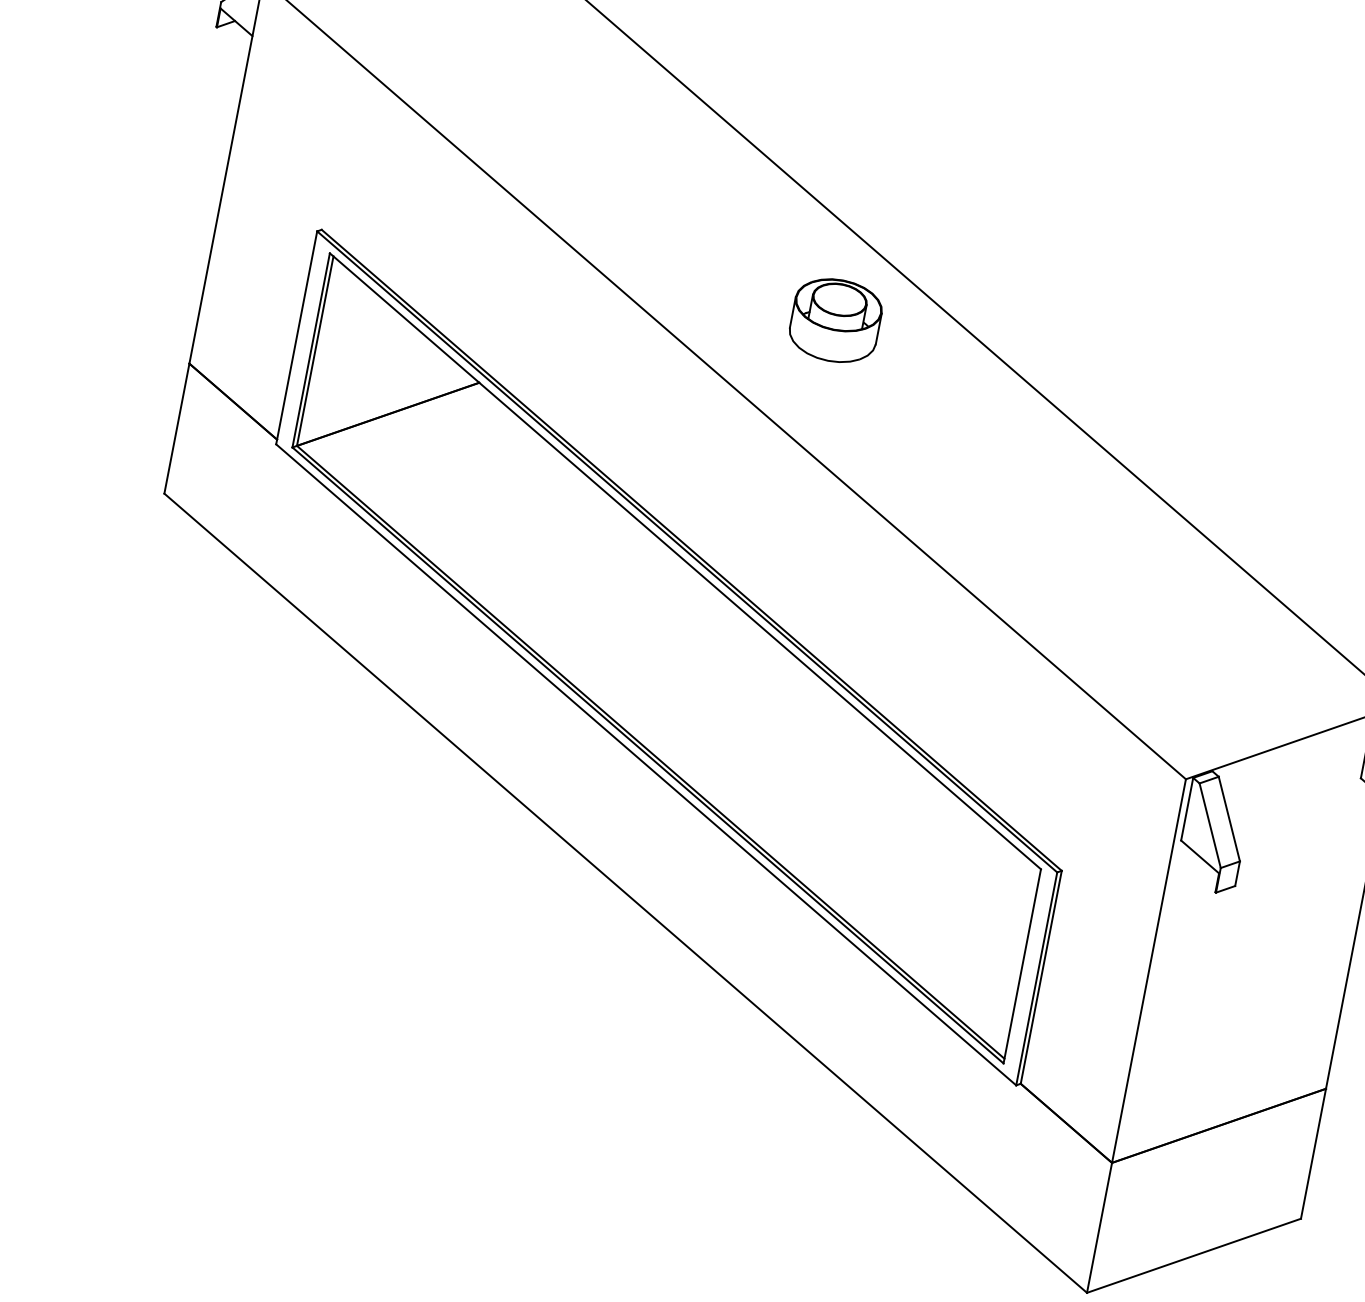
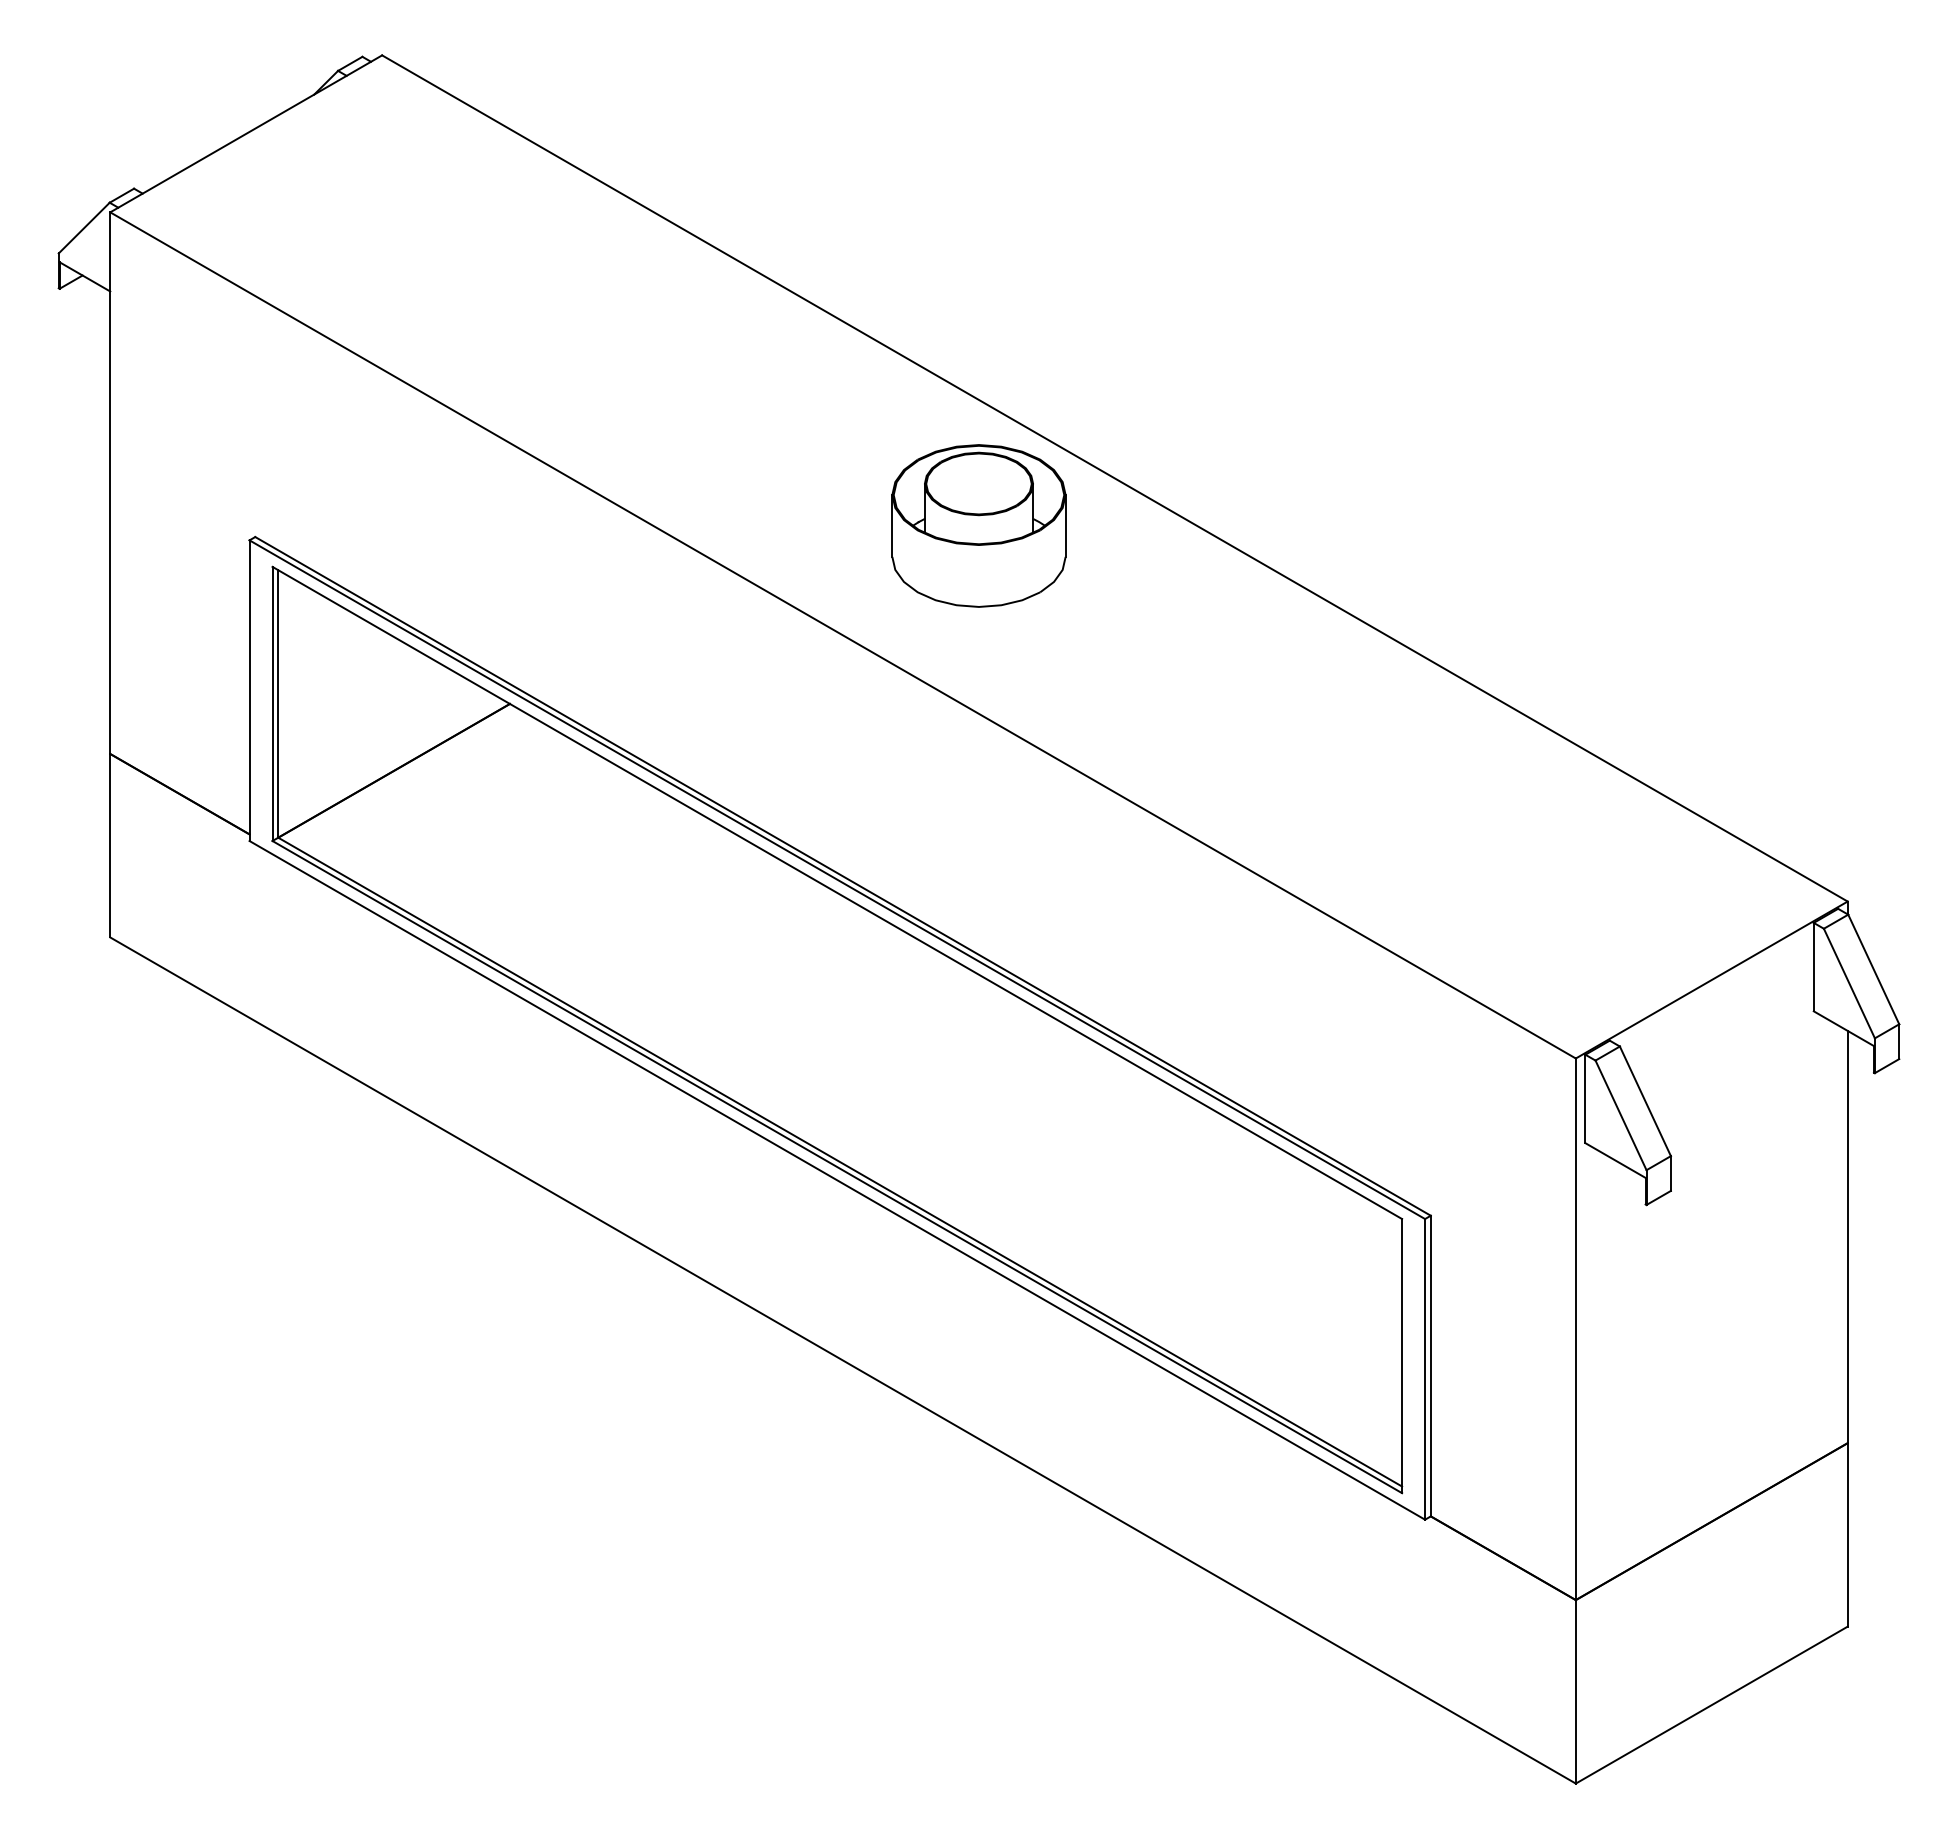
part: (835, 320) -> (978, 525), size x1.43

